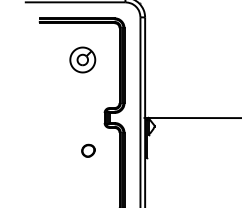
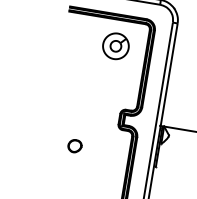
part: (82, 59) -> (115, 45), moved
part: (88, 150) -> (75, 145), moved

